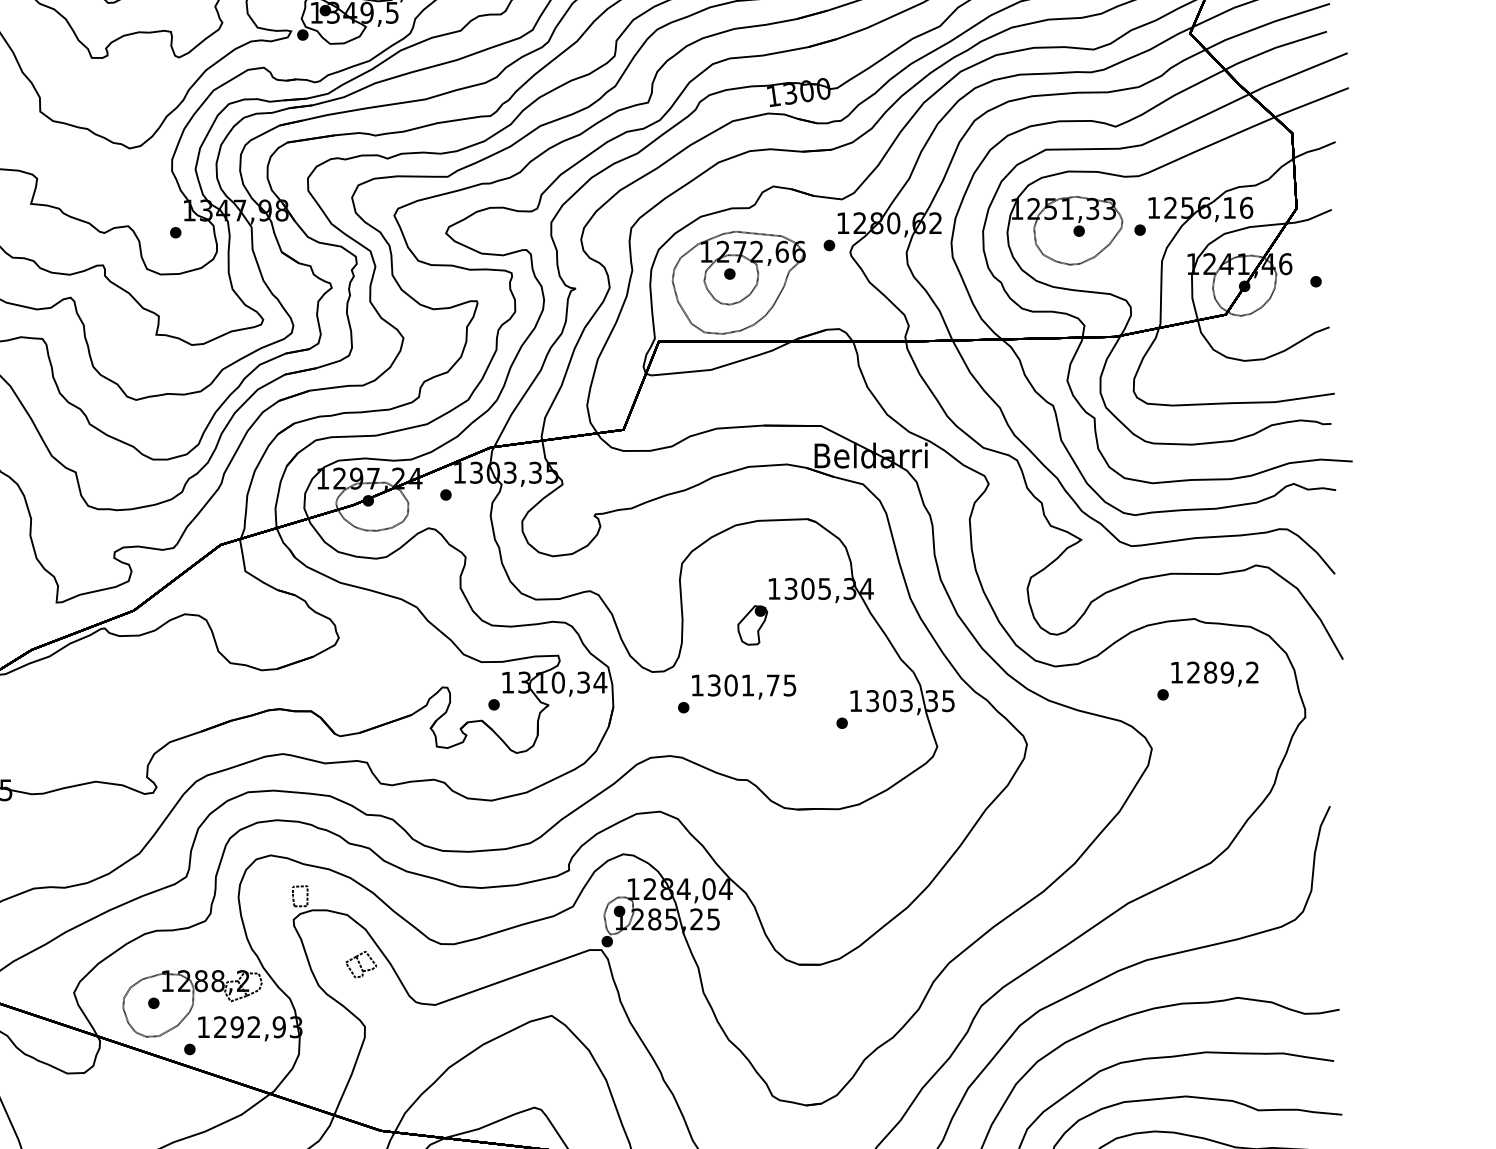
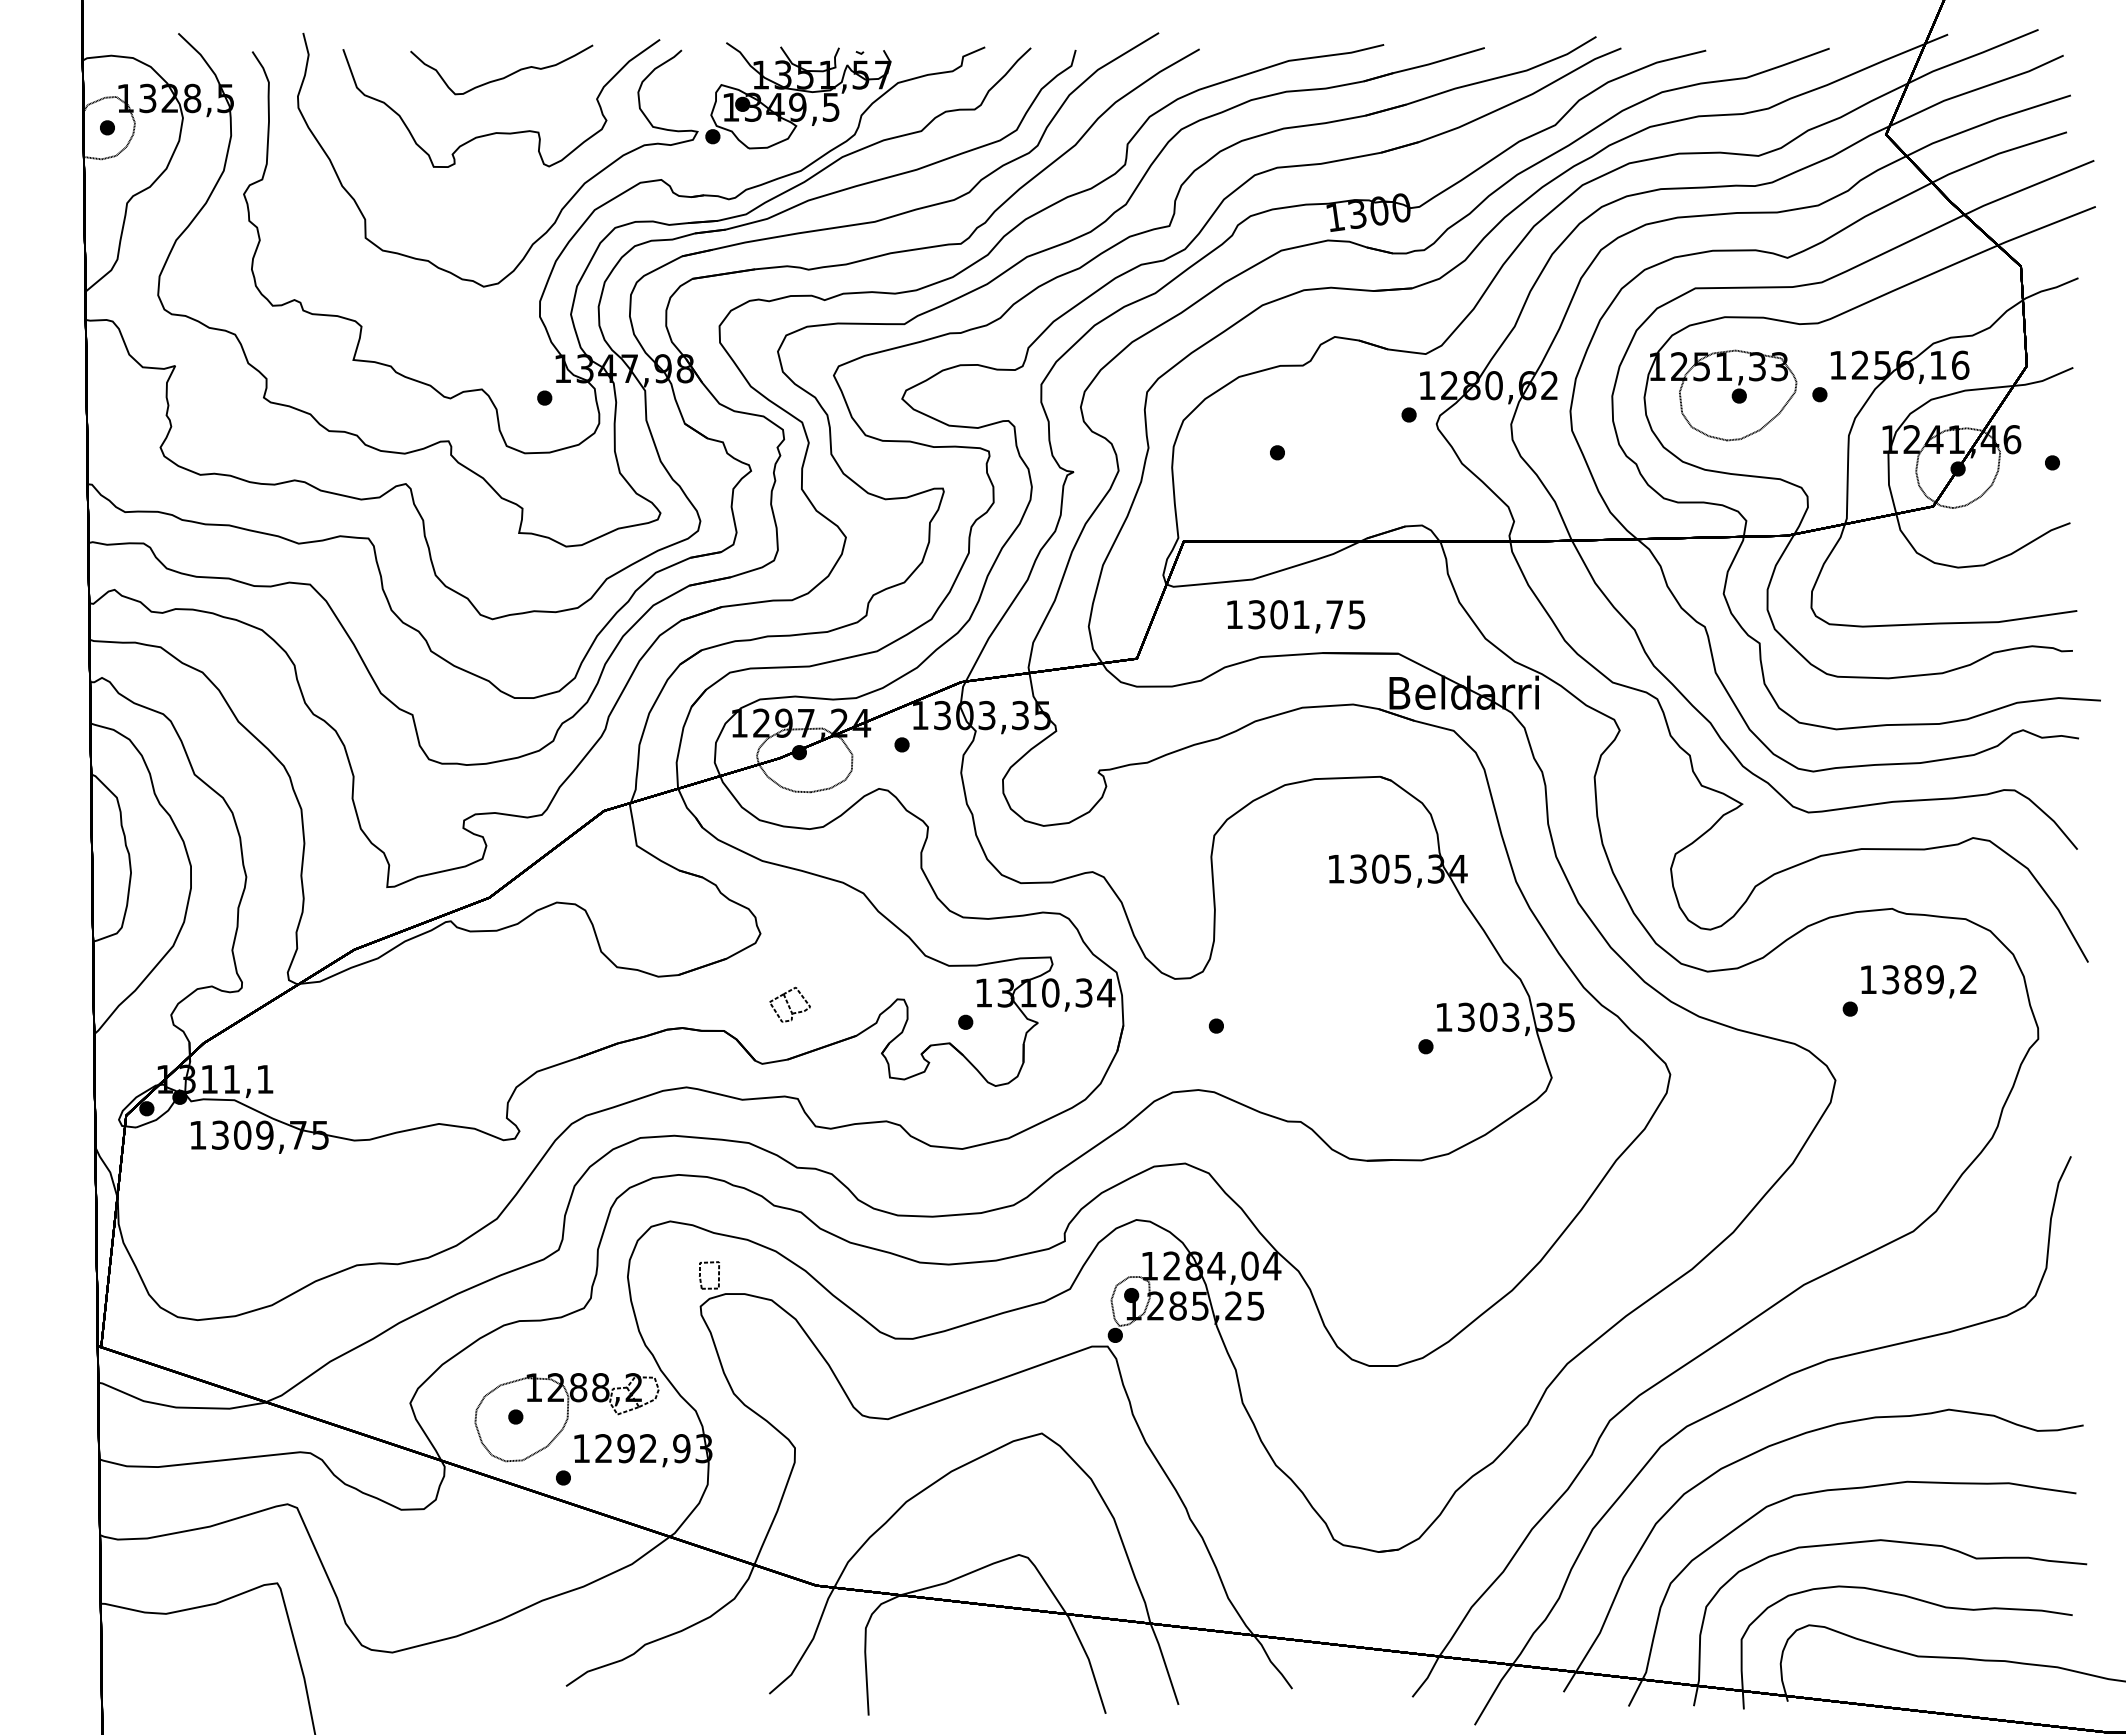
part: (738, 282) -> (1289, 463), removed
part: (752, 624) -> (1307, 916), removed
text: (1193, 672) -> (1890, 979), 1289,2 -> 1389,2
text: (744, 686) -> (1296, 616), moved
part: (360, 964) -> (789, 1004), moved

